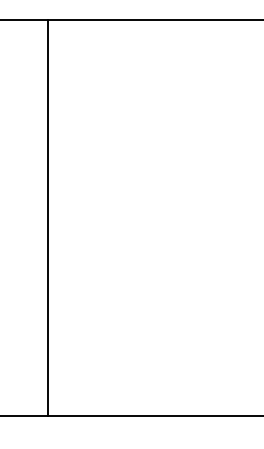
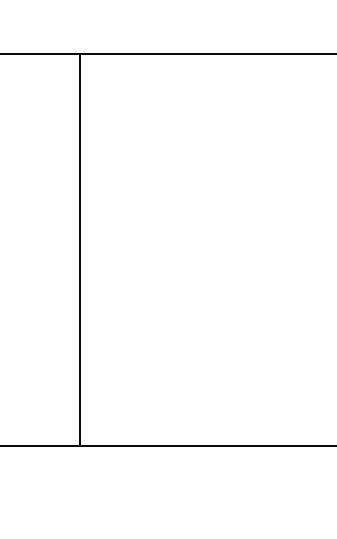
line: (47, 217) -> (80, 249), moved

